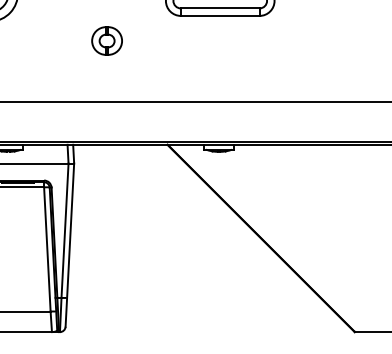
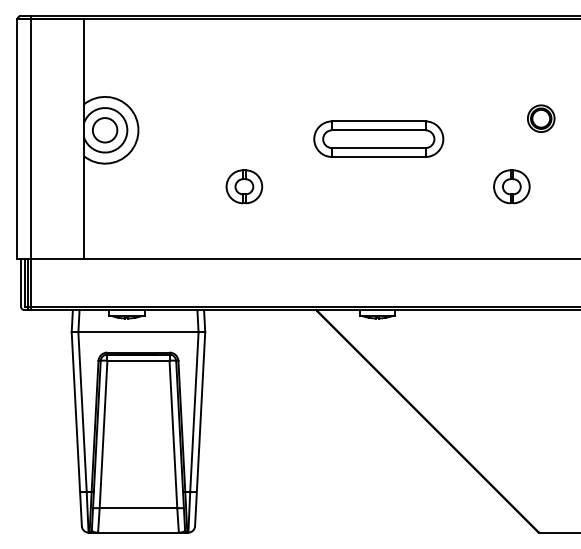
part: (331, 40) -> (511, 186), added

